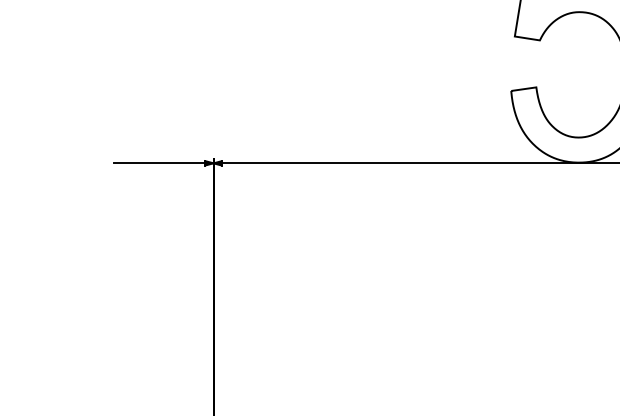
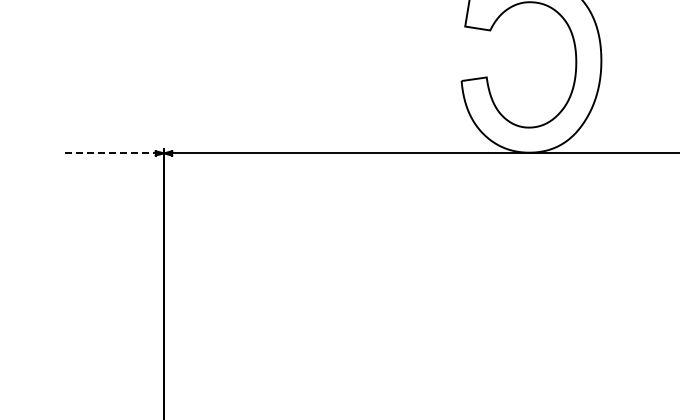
line: (160, 163) -> (110, 153), solid -> dashed

